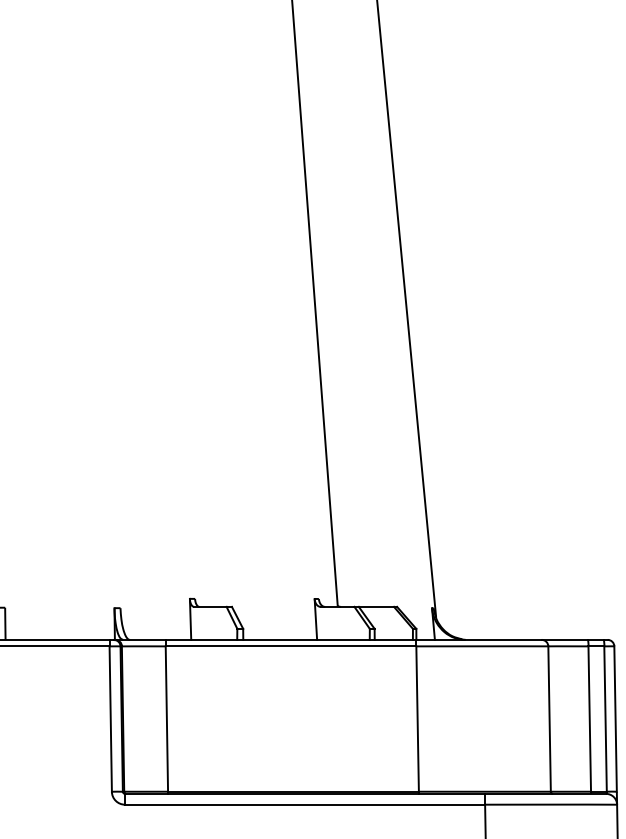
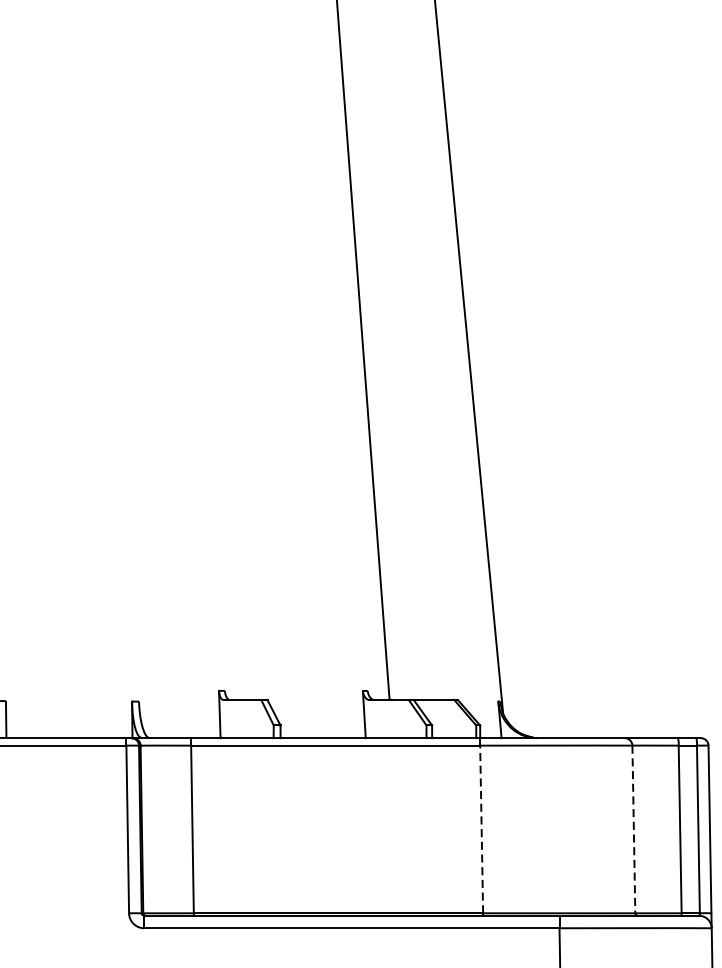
line: (417, 719) -> (481, 829), solid -> dashed
line: (549, 719) -> (633, 829), solid -> dashed

